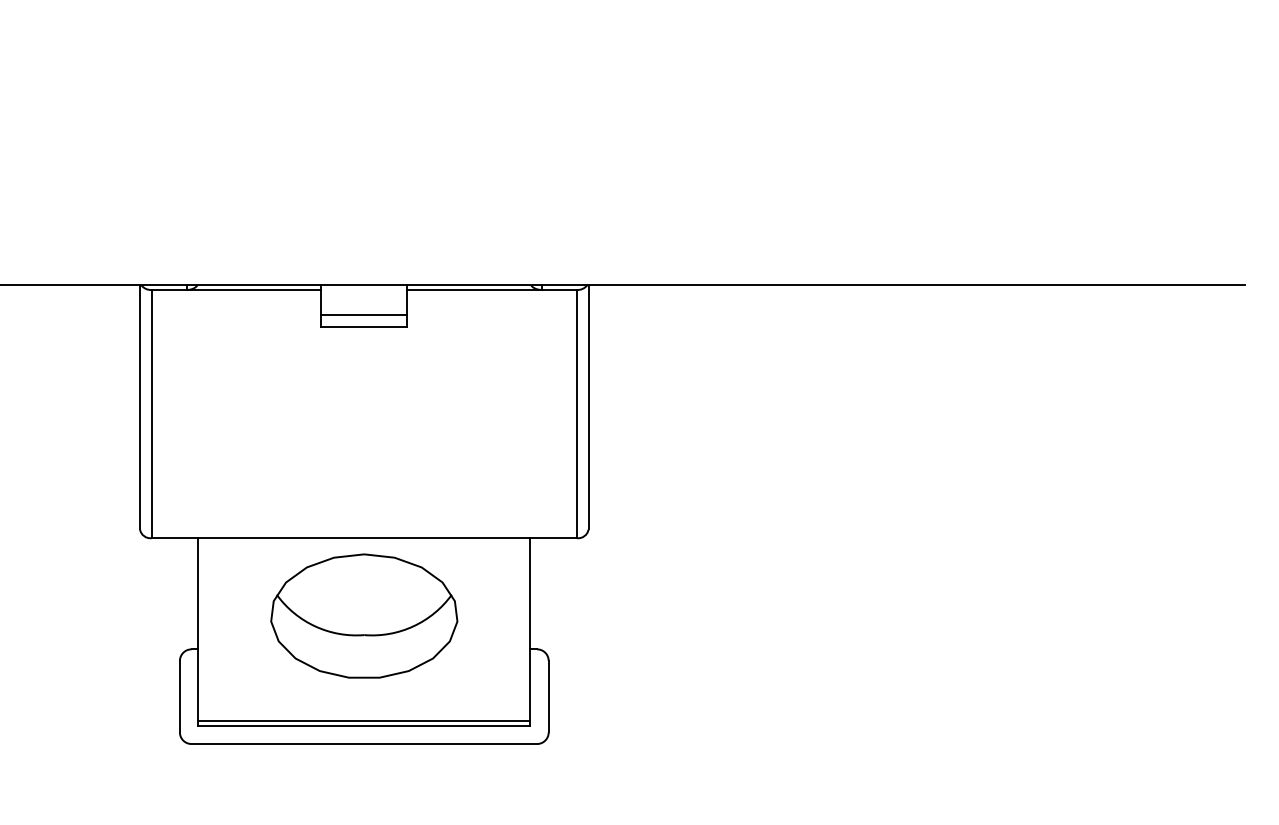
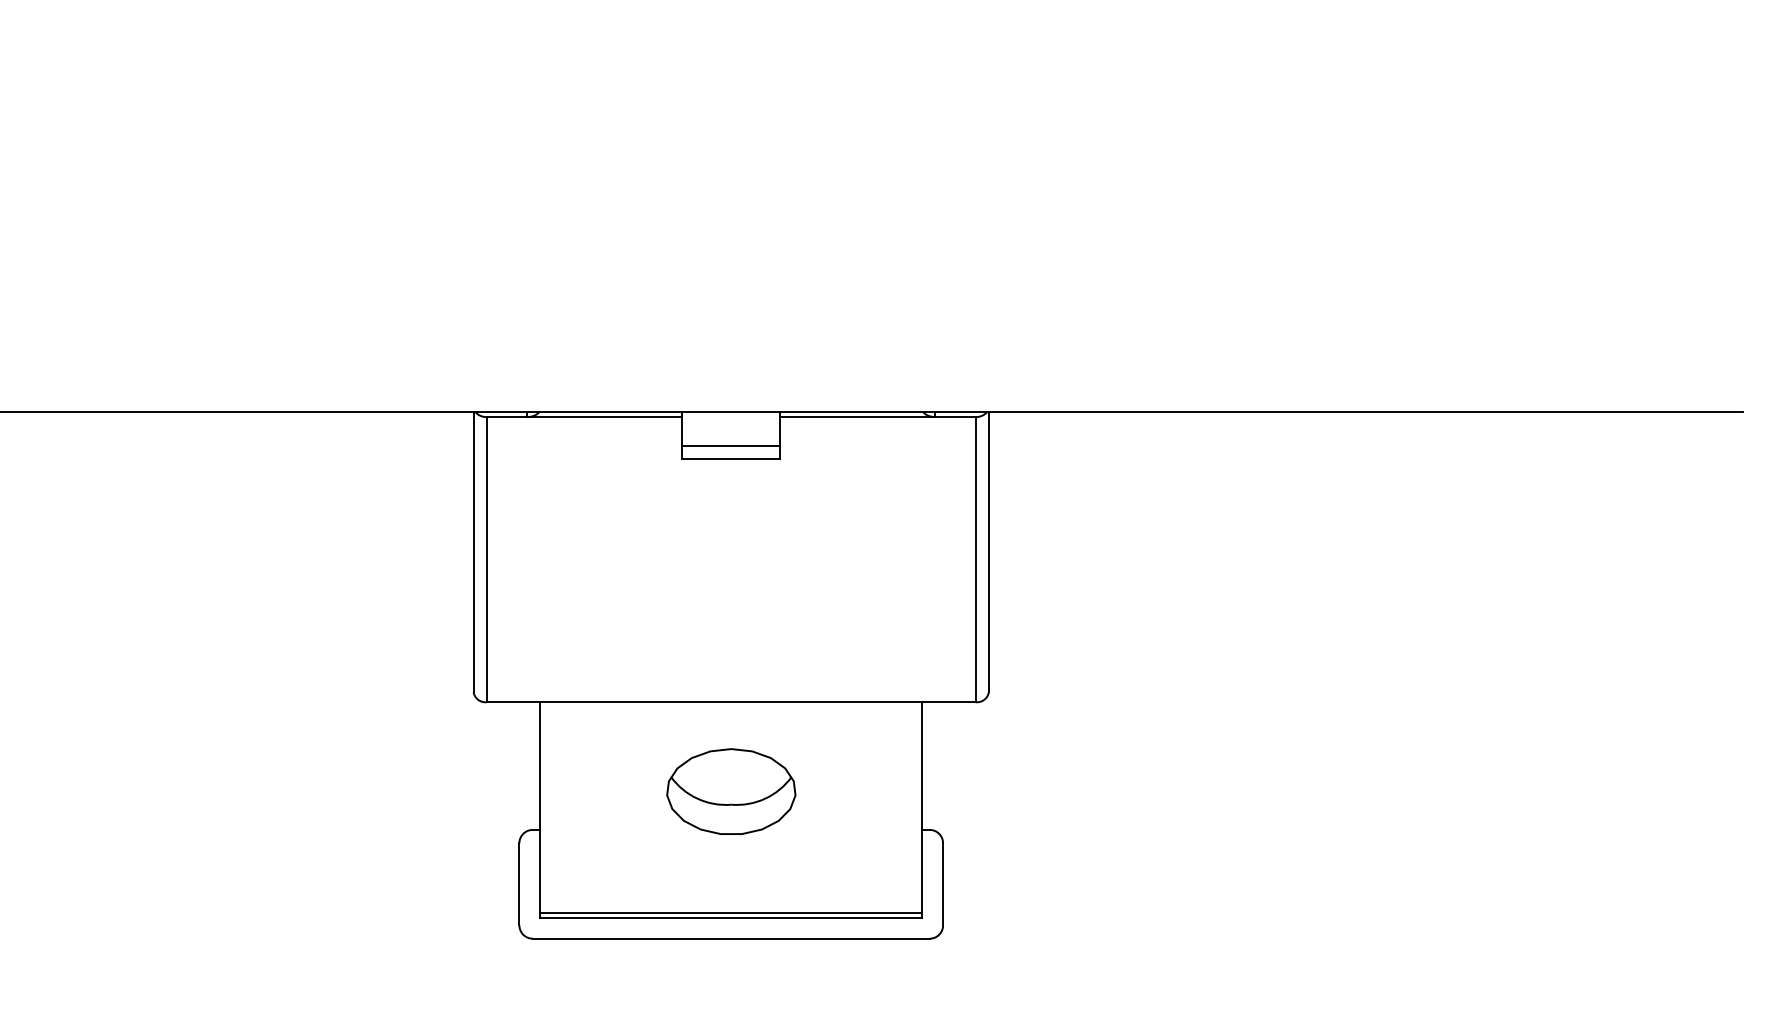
part: (364, 615) -> (731, 791), size x0.6

